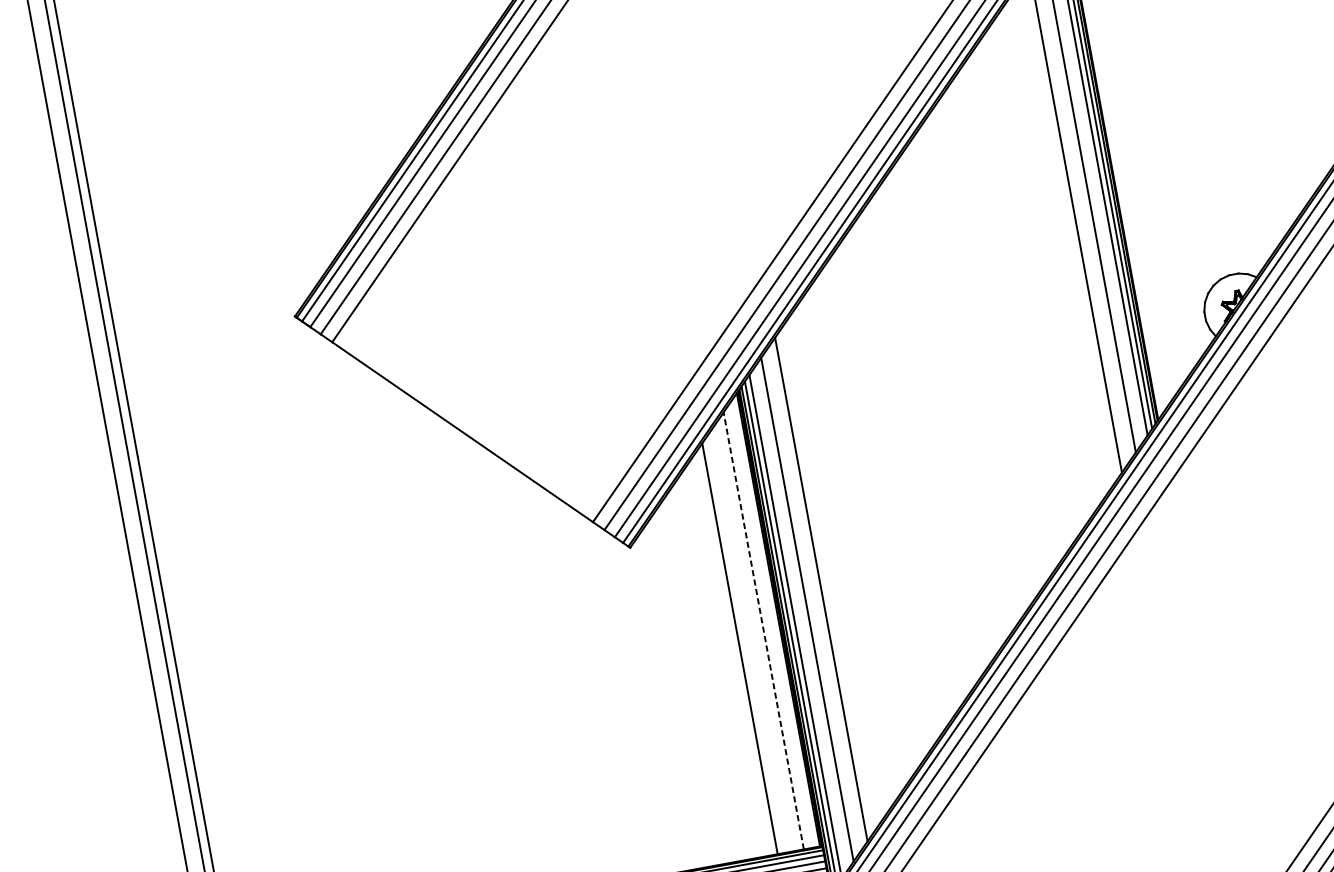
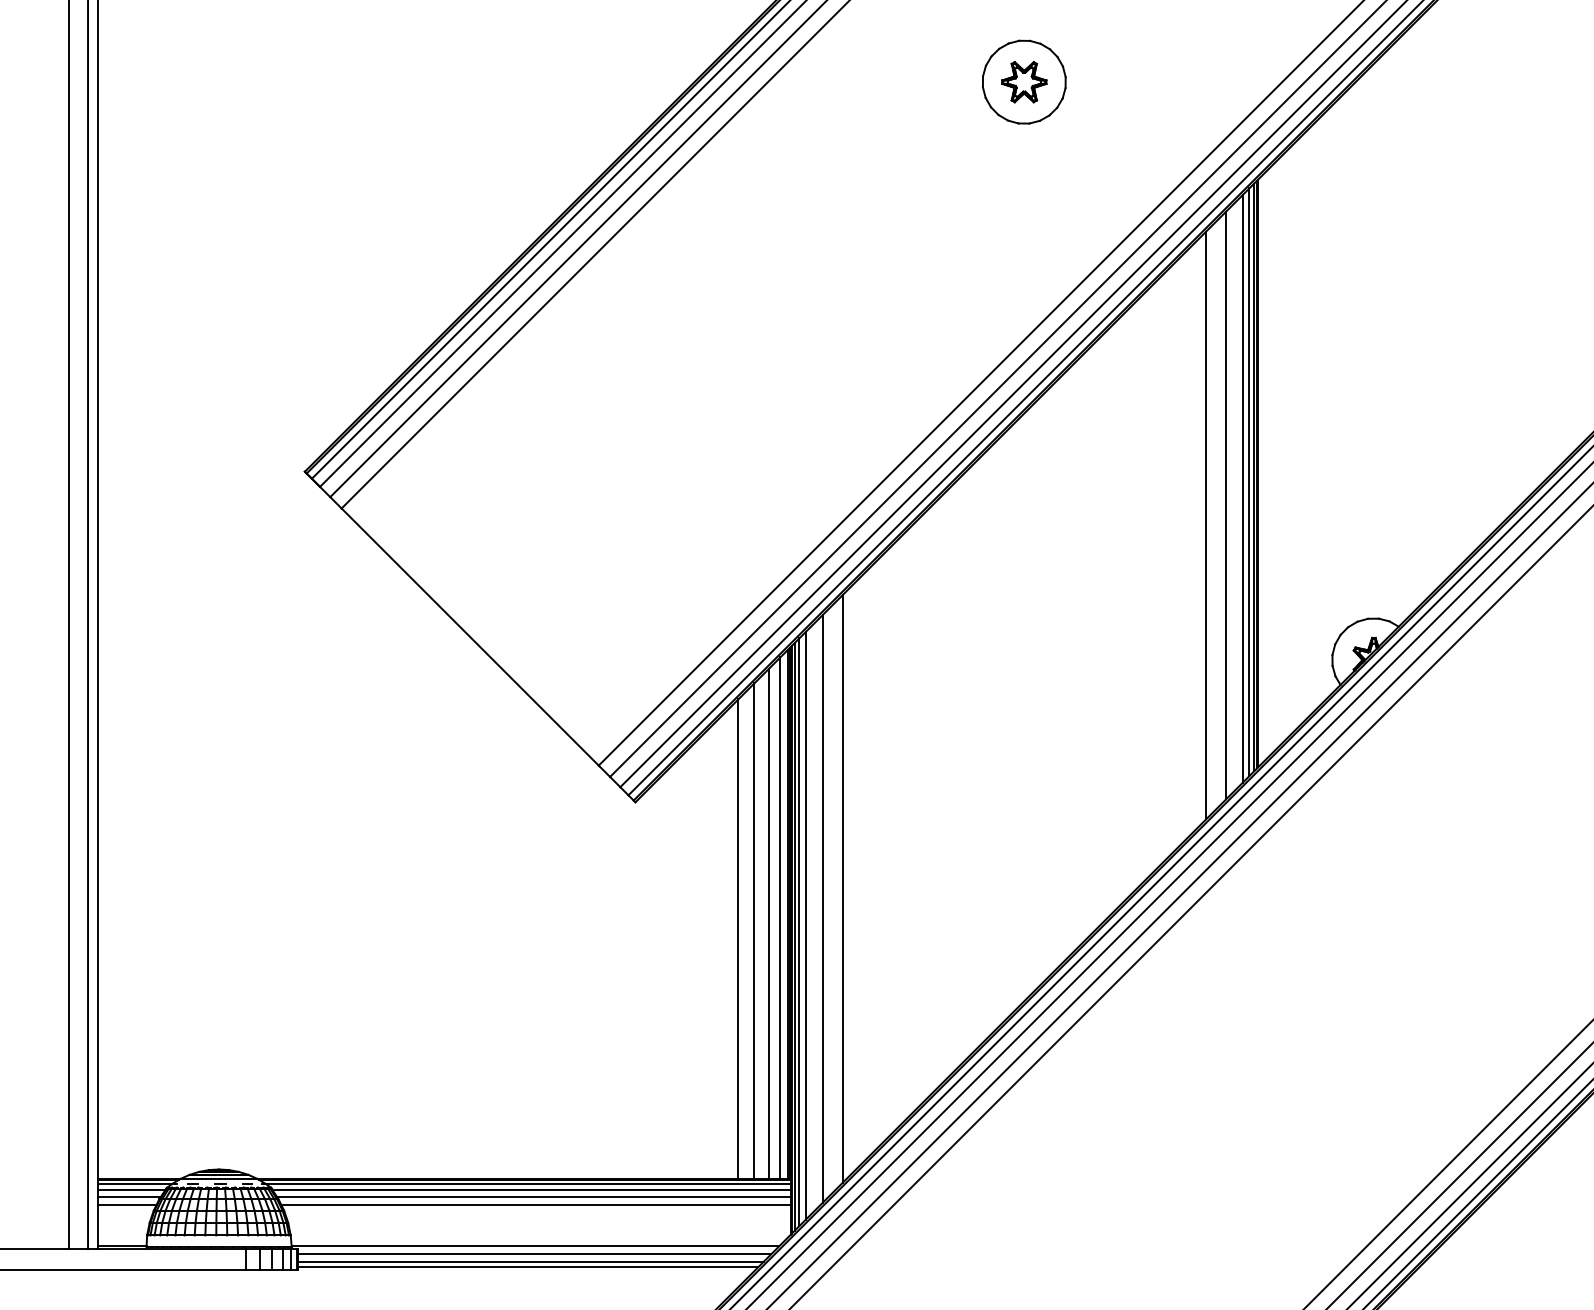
line: (772, 623) -> (780, 917), added
line: (763, 630) -> (768, 923), dashed -> solid
line: (752, 638) -> (754, 930), added

